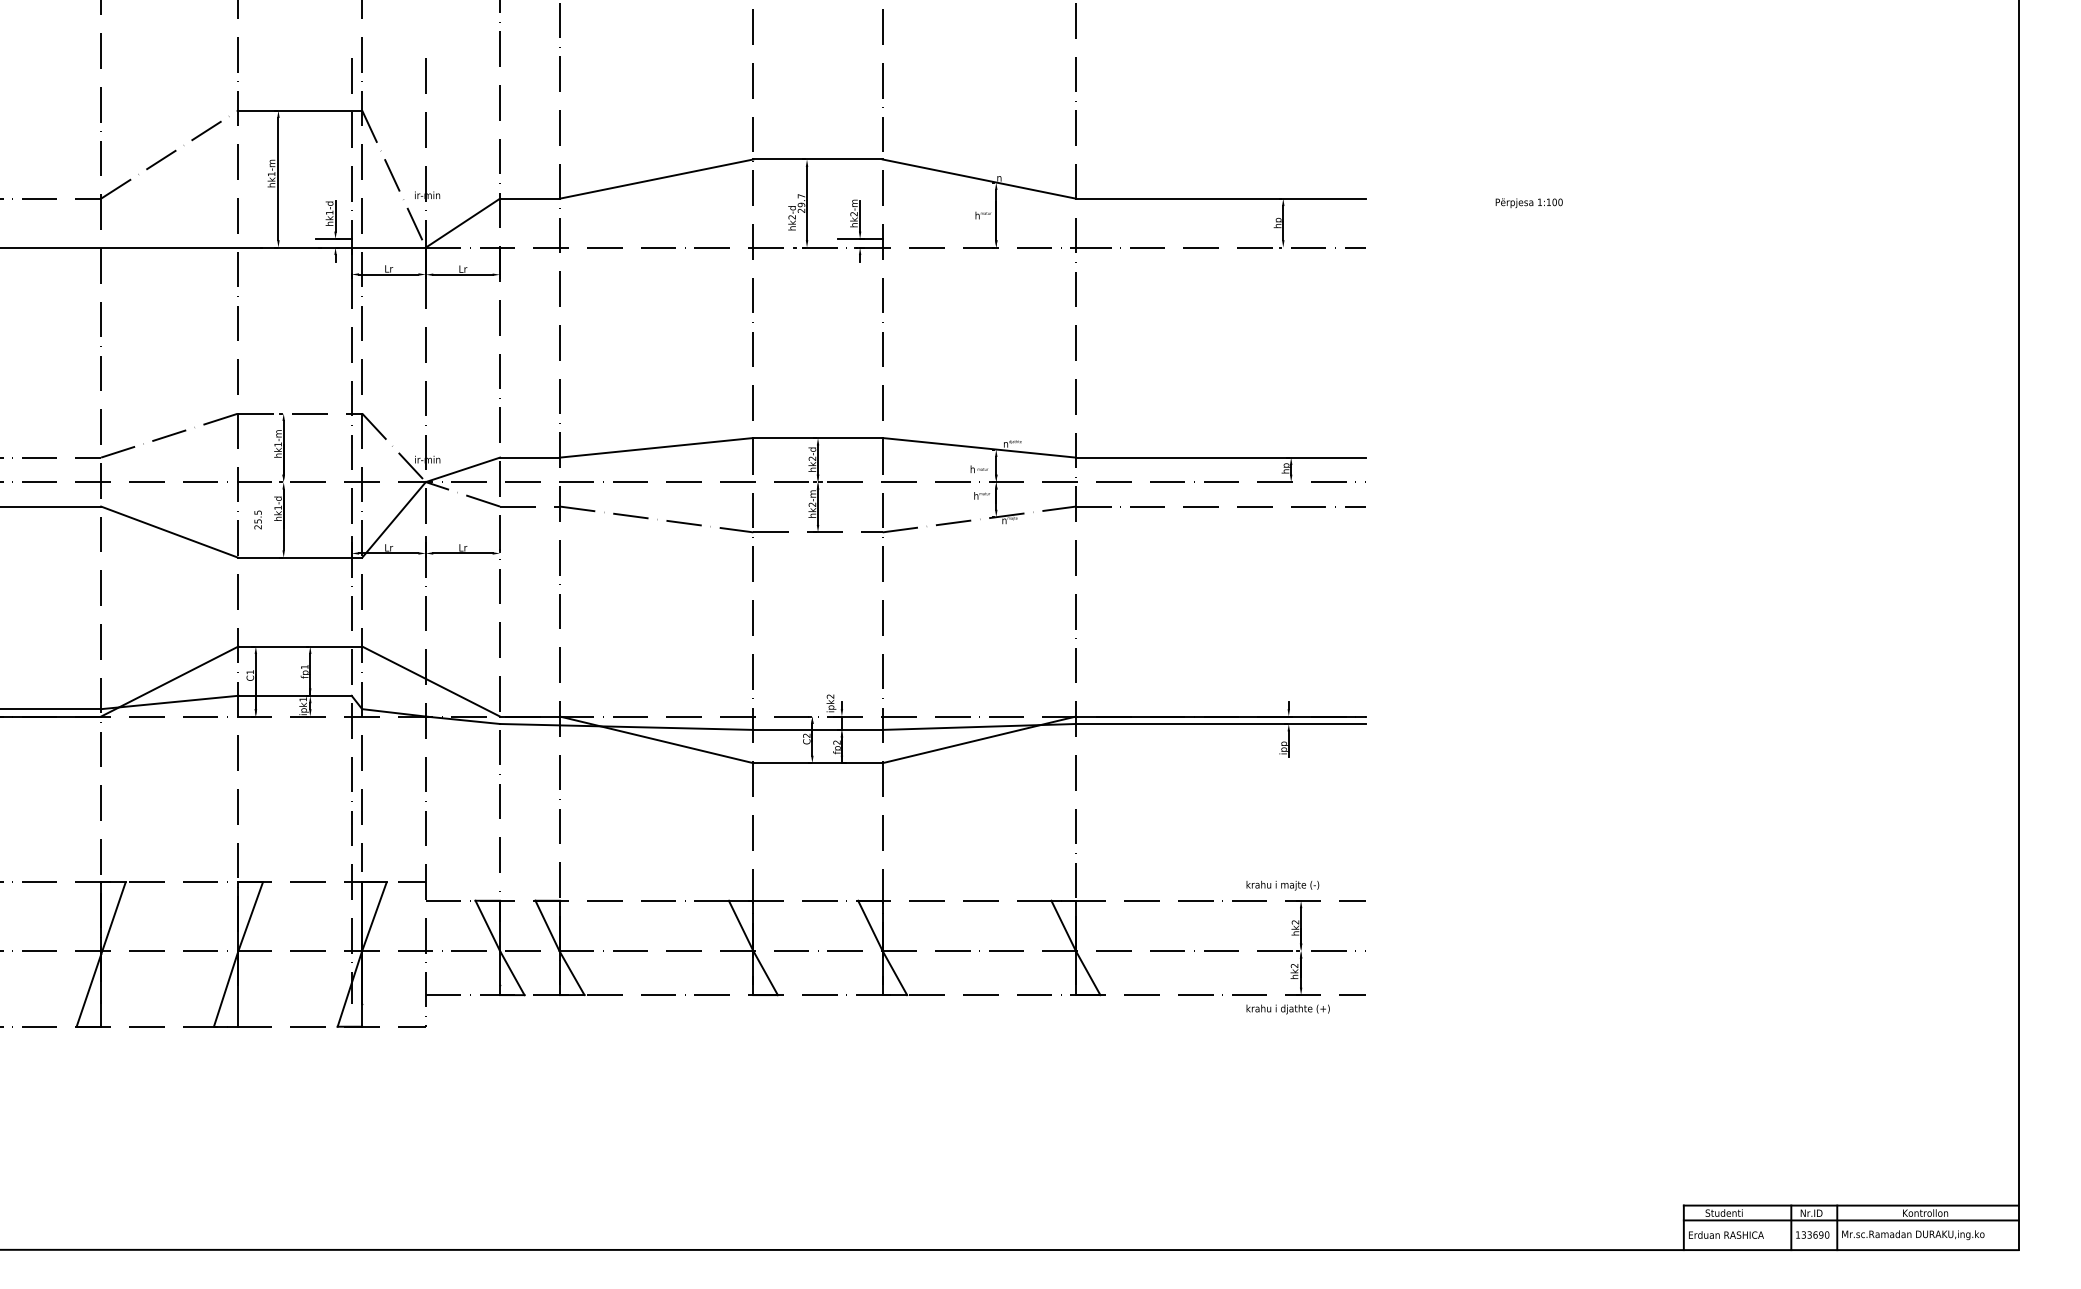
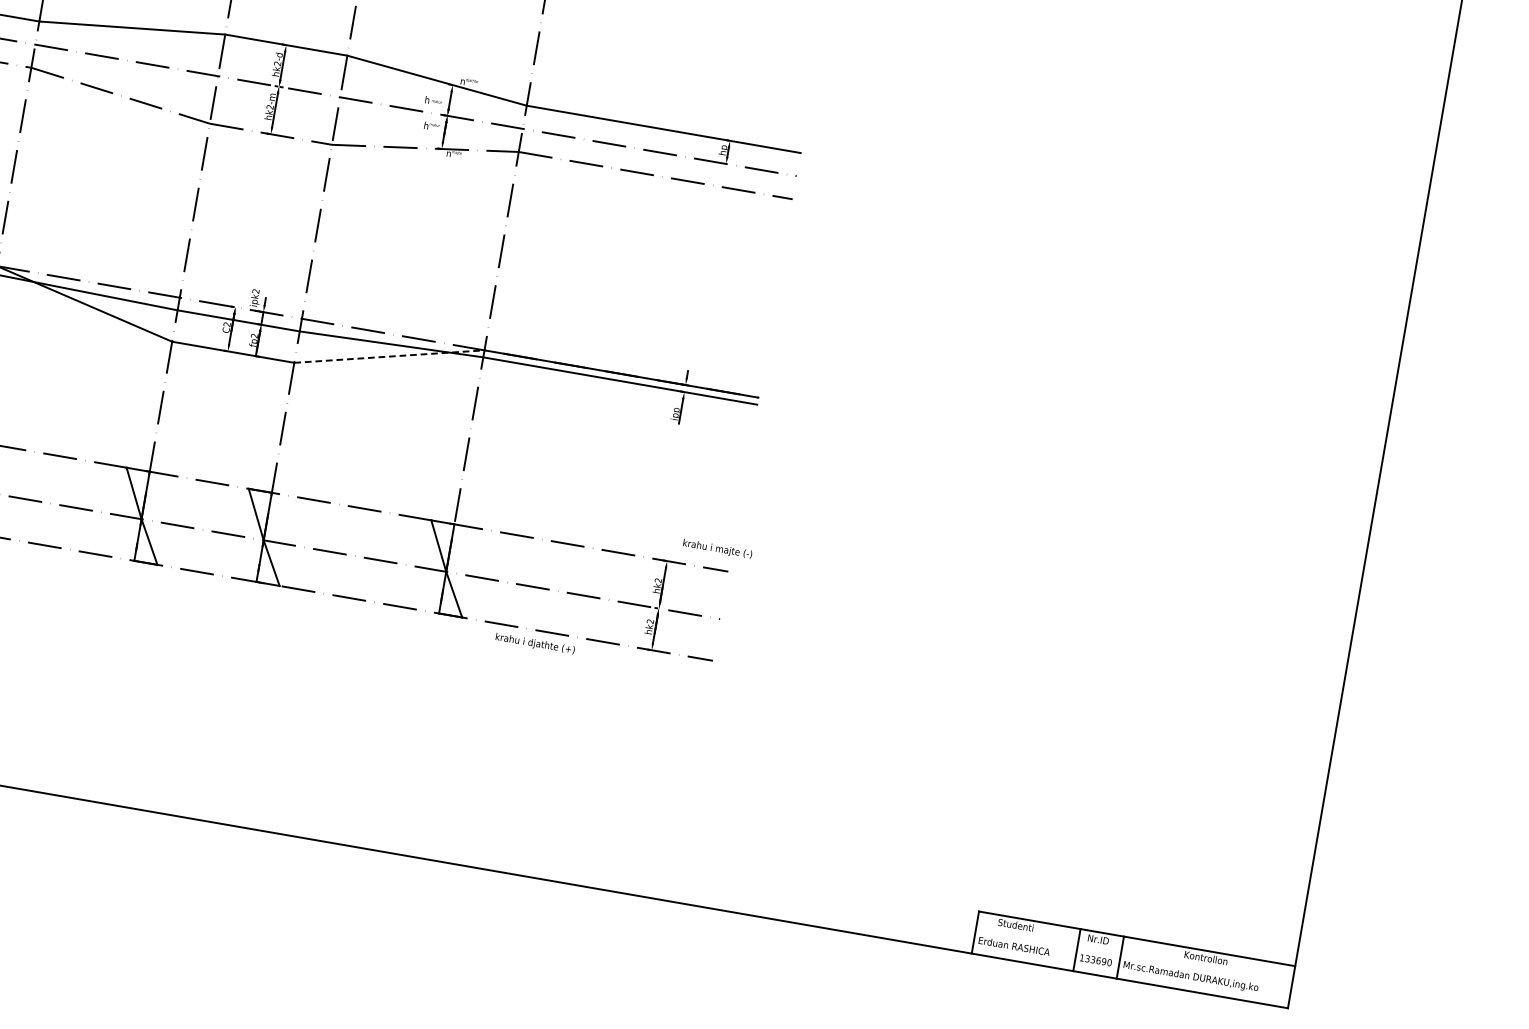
line: (979, 739) -> (389, 356), solid -> dashed
text: (1282, 885) -> (717, 549), moved
text: (1287, 1009) -> (534, 643), moved
line: (1850, 1220) -> (1134, 952), removed

